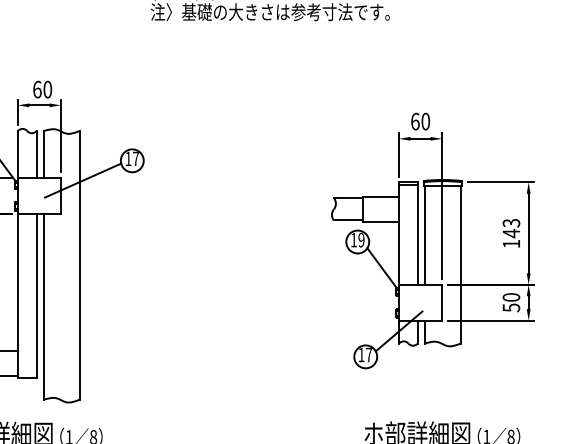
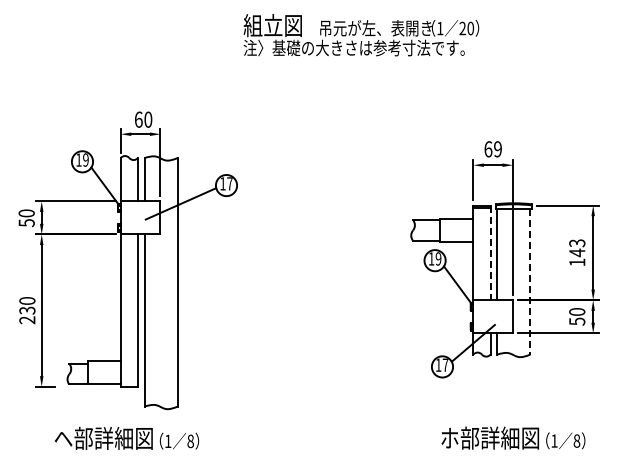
text: (425, 121) -> (497, 149), 60 -> 69
line: (417, 234) -> (490, 253), solid -> dashed
line: (460, 264) -> (530, 281), solid -> dashed

